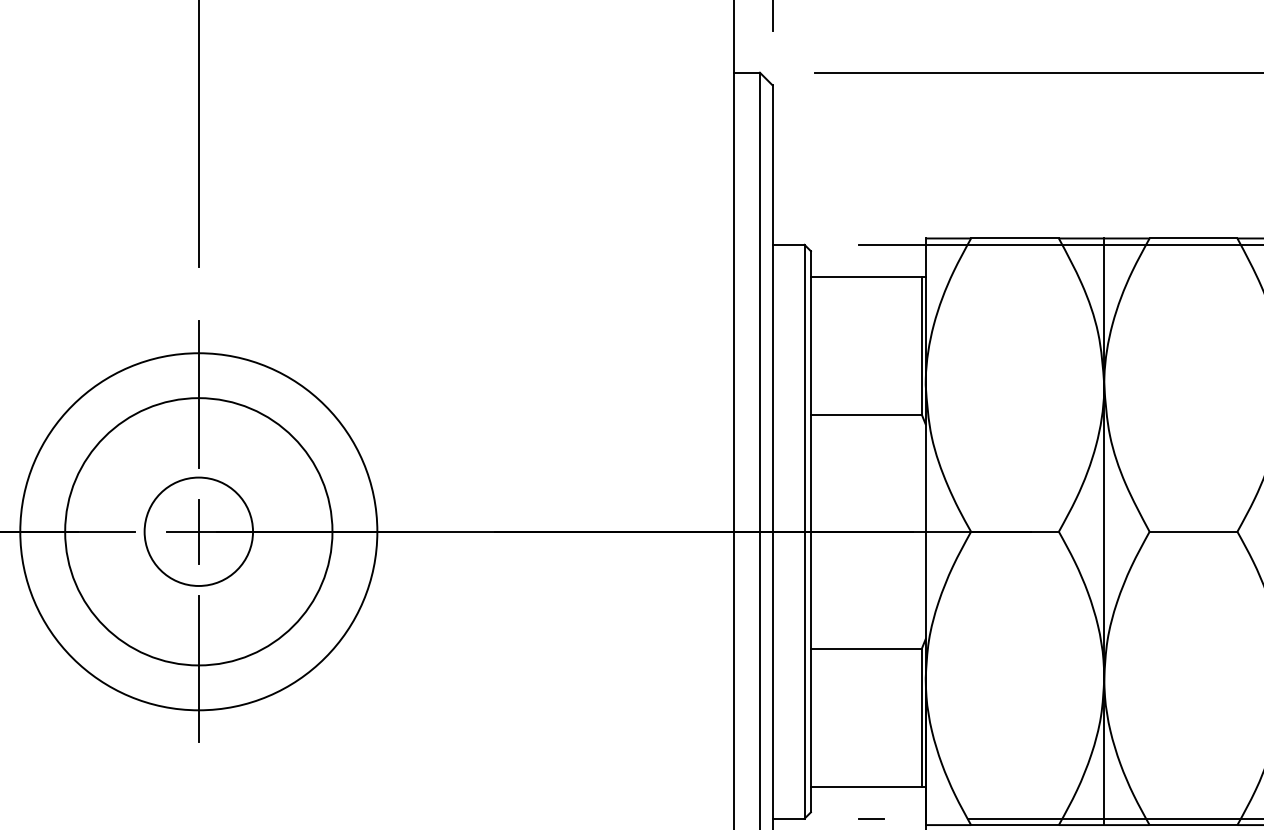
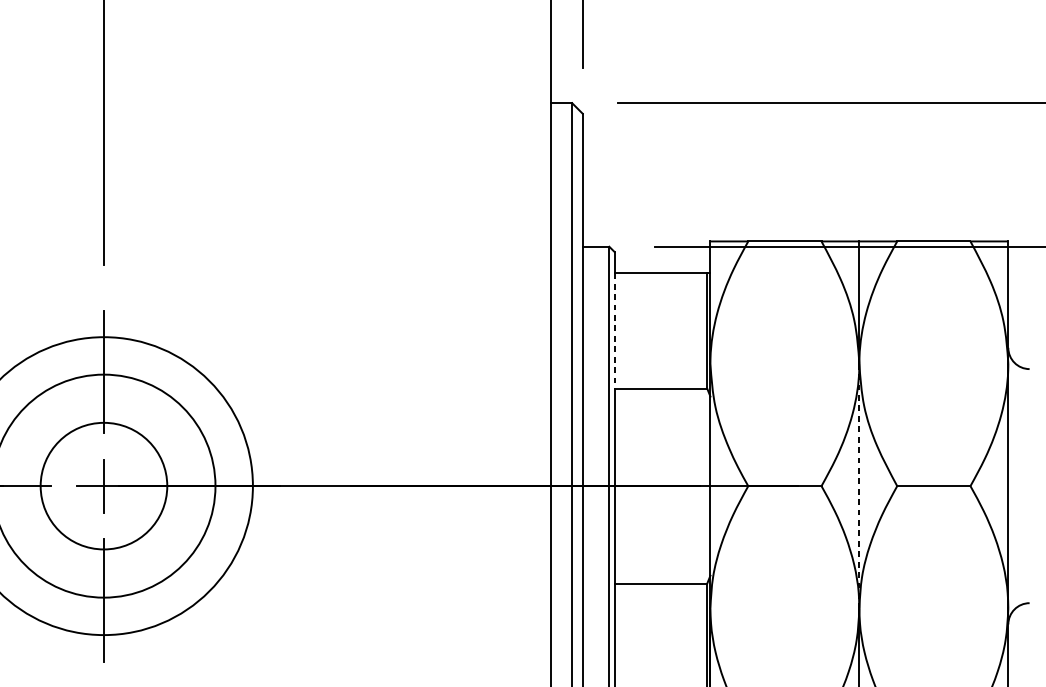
line: (810, 346) -> (614, 331), solid -> dashed
circle: (198, 531) -> (103, 485), size x1.4
line: (1104, 531) -> (859, 485), solid -> dashed

